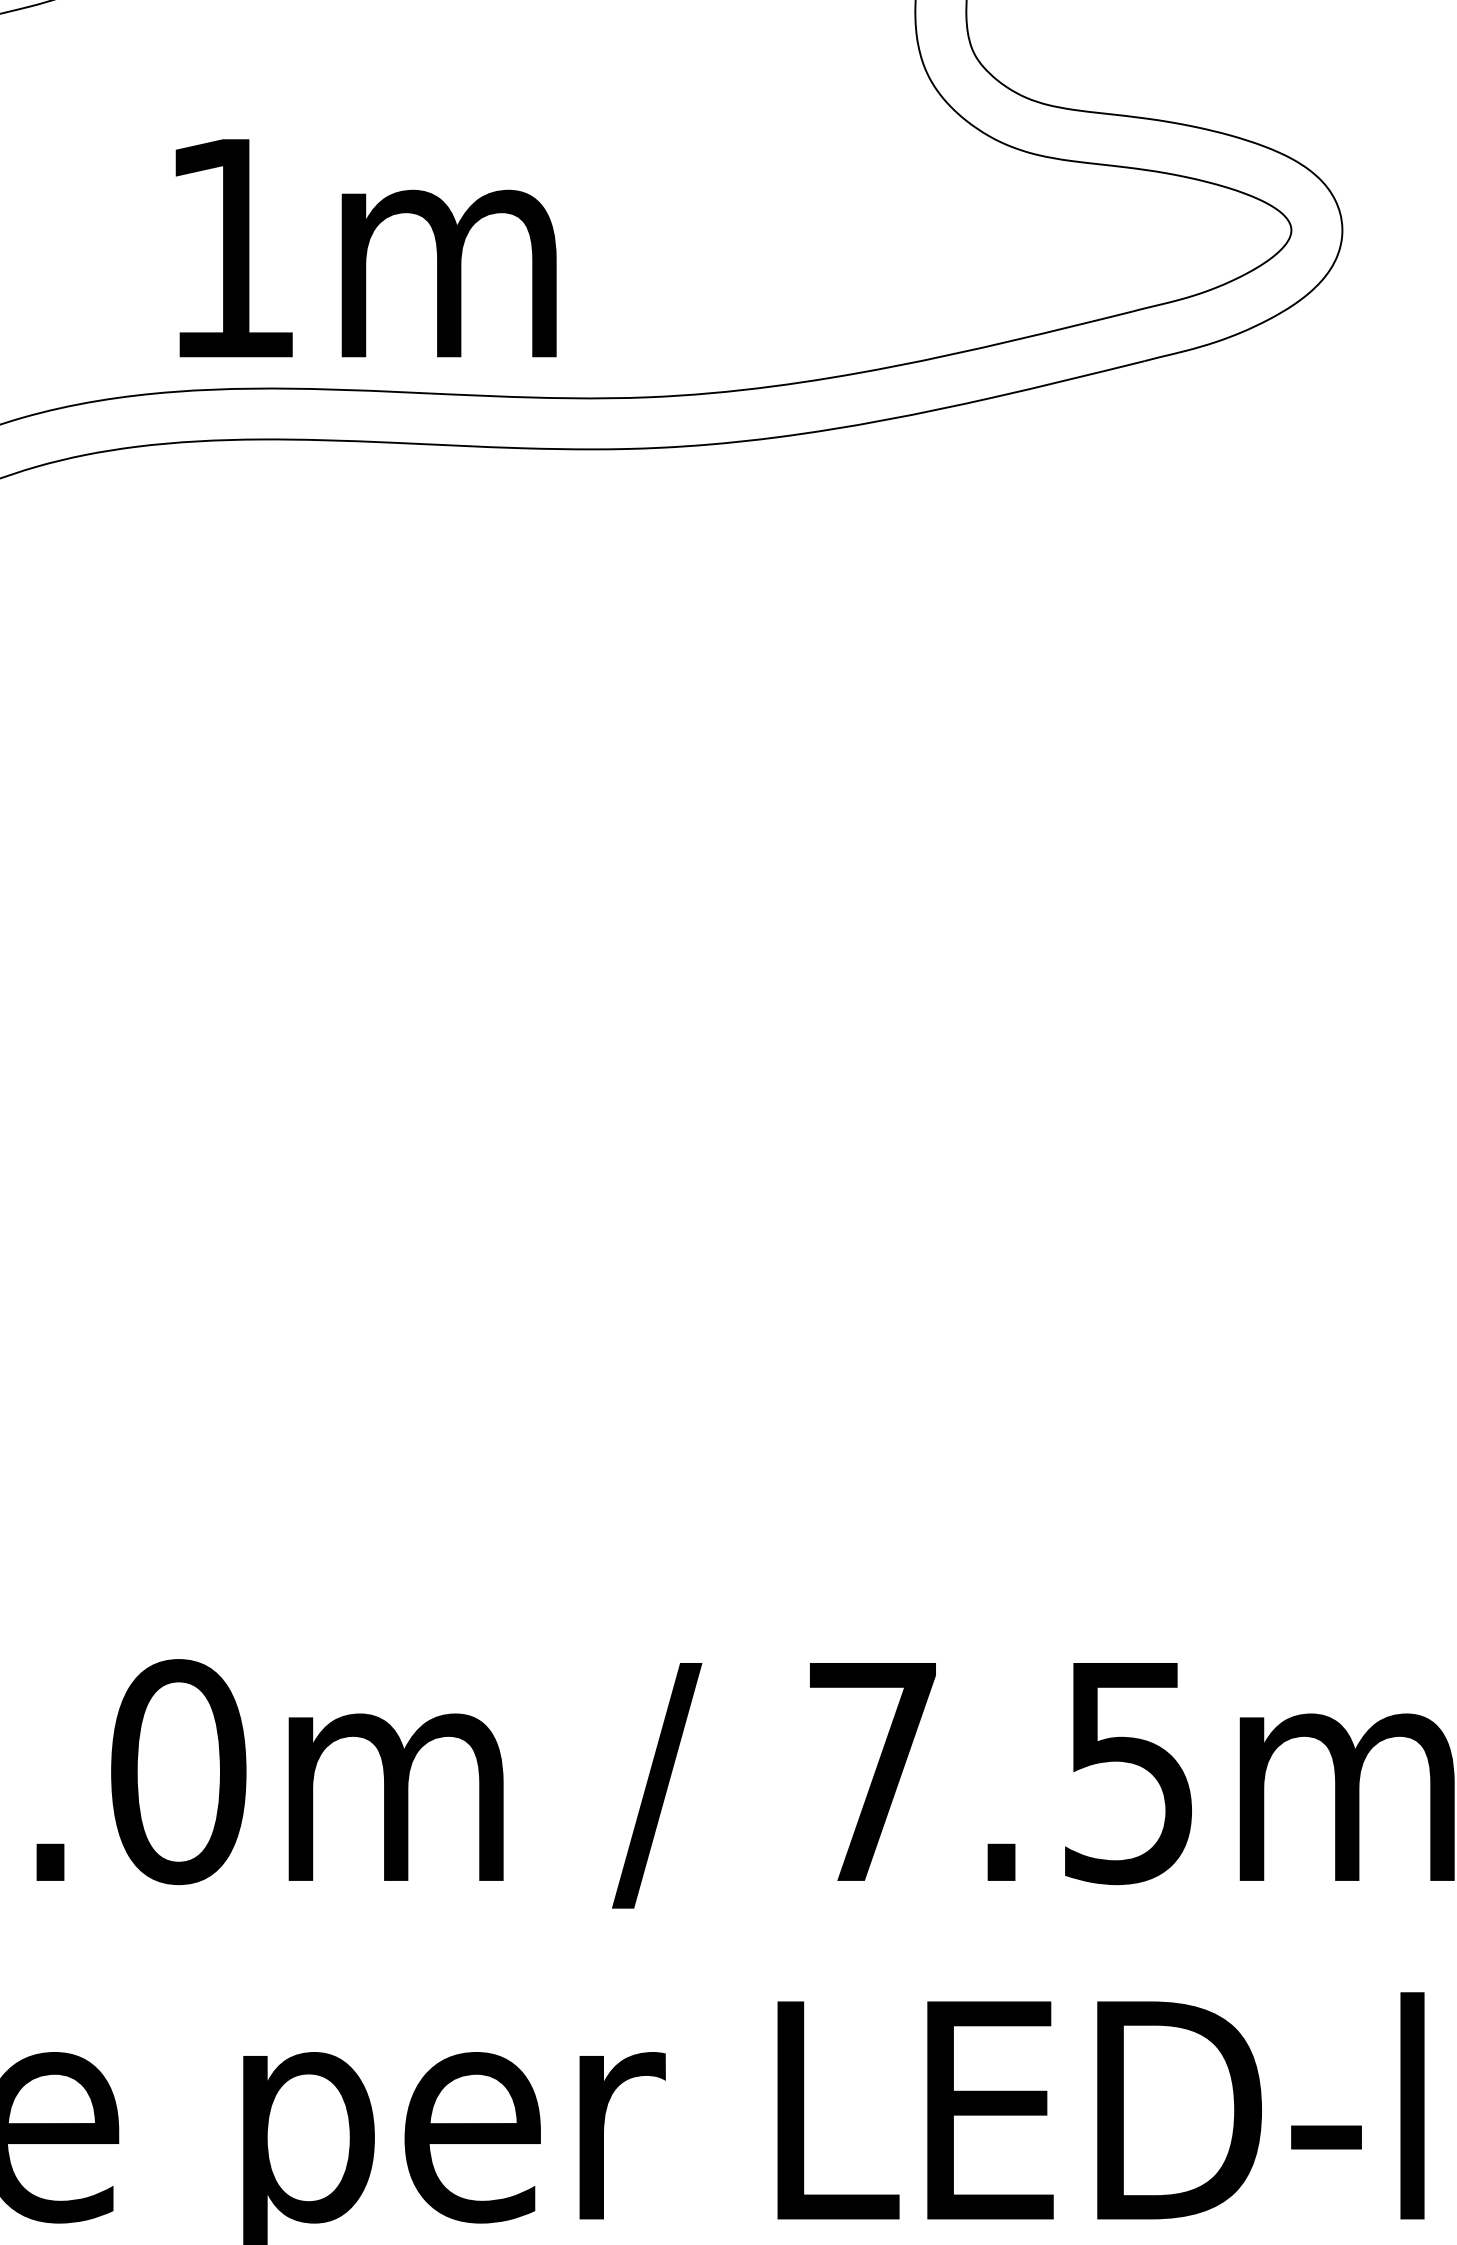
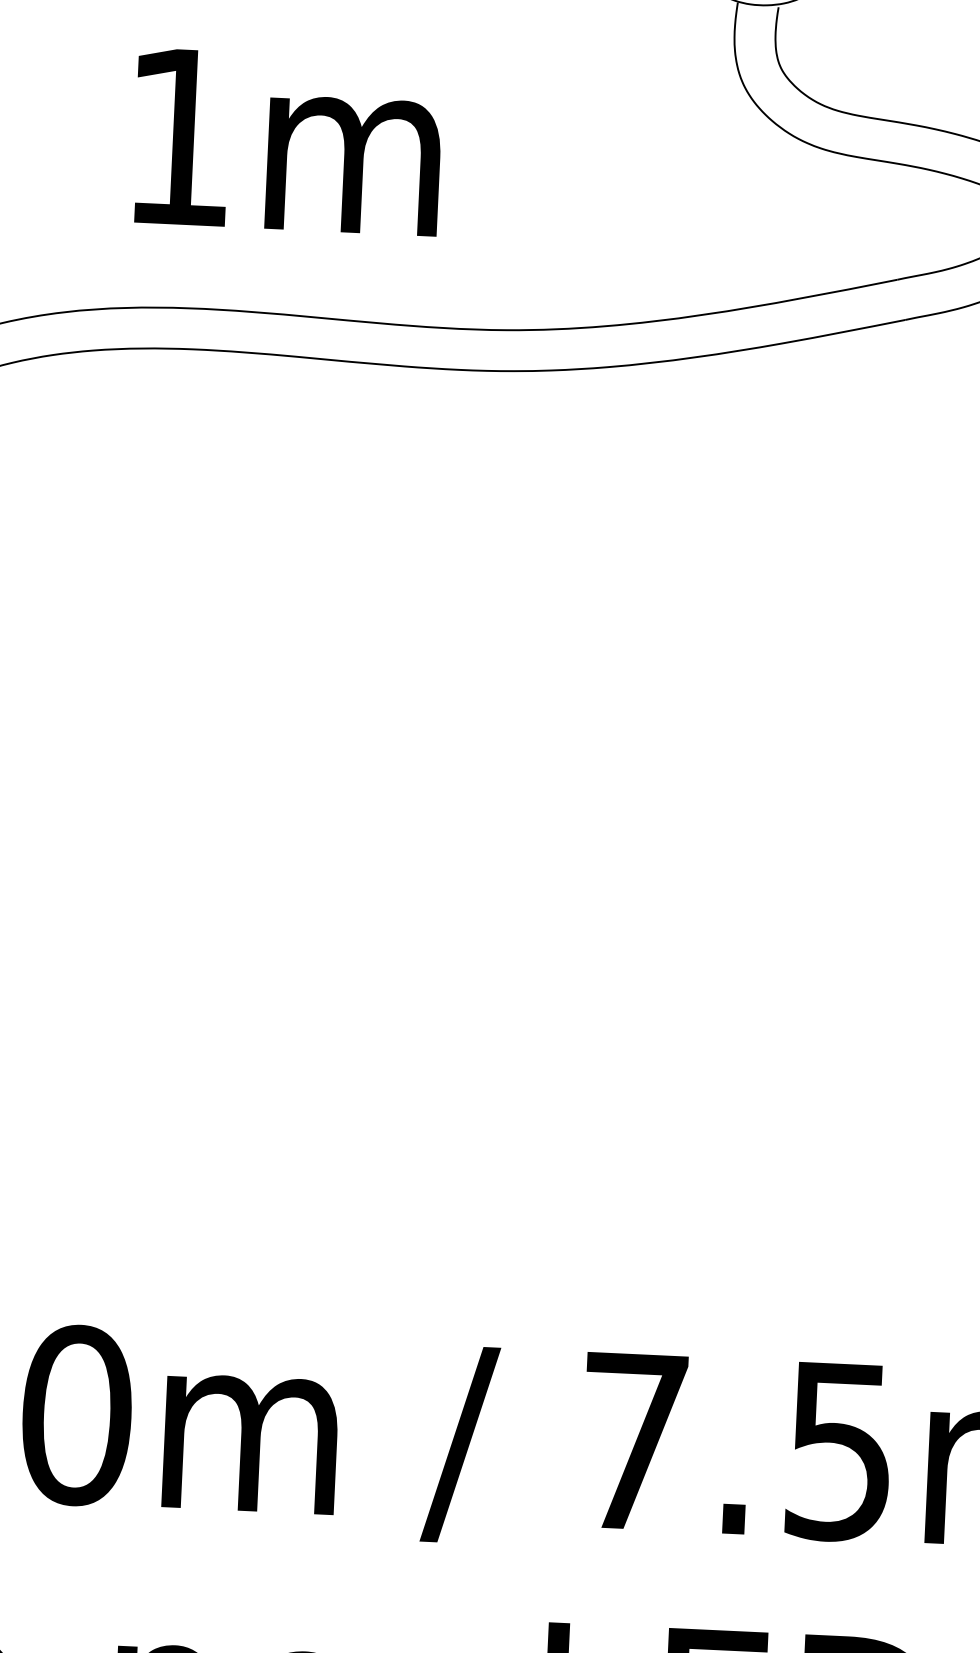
text: (365, 248) -> (287, 142), moved

